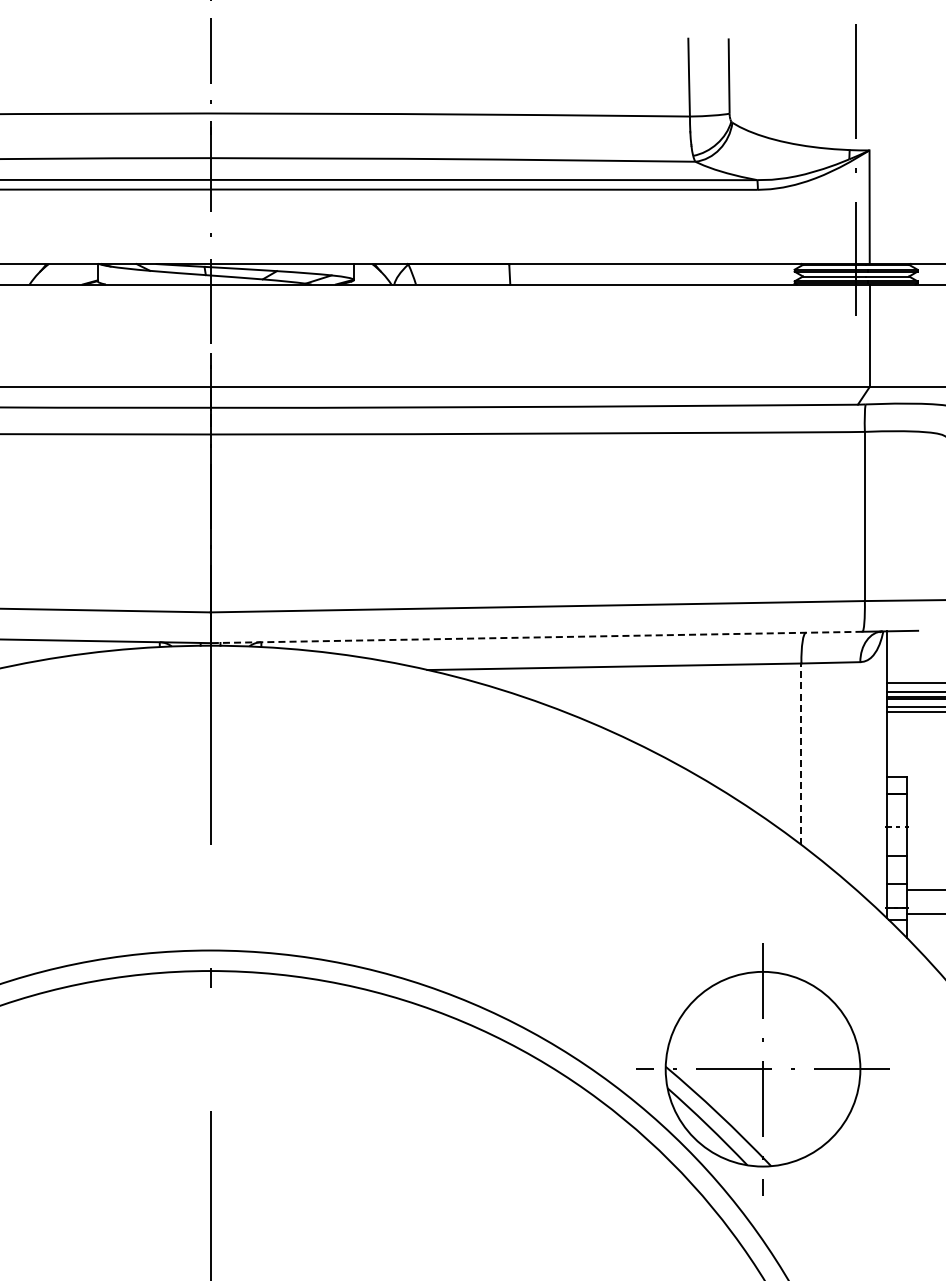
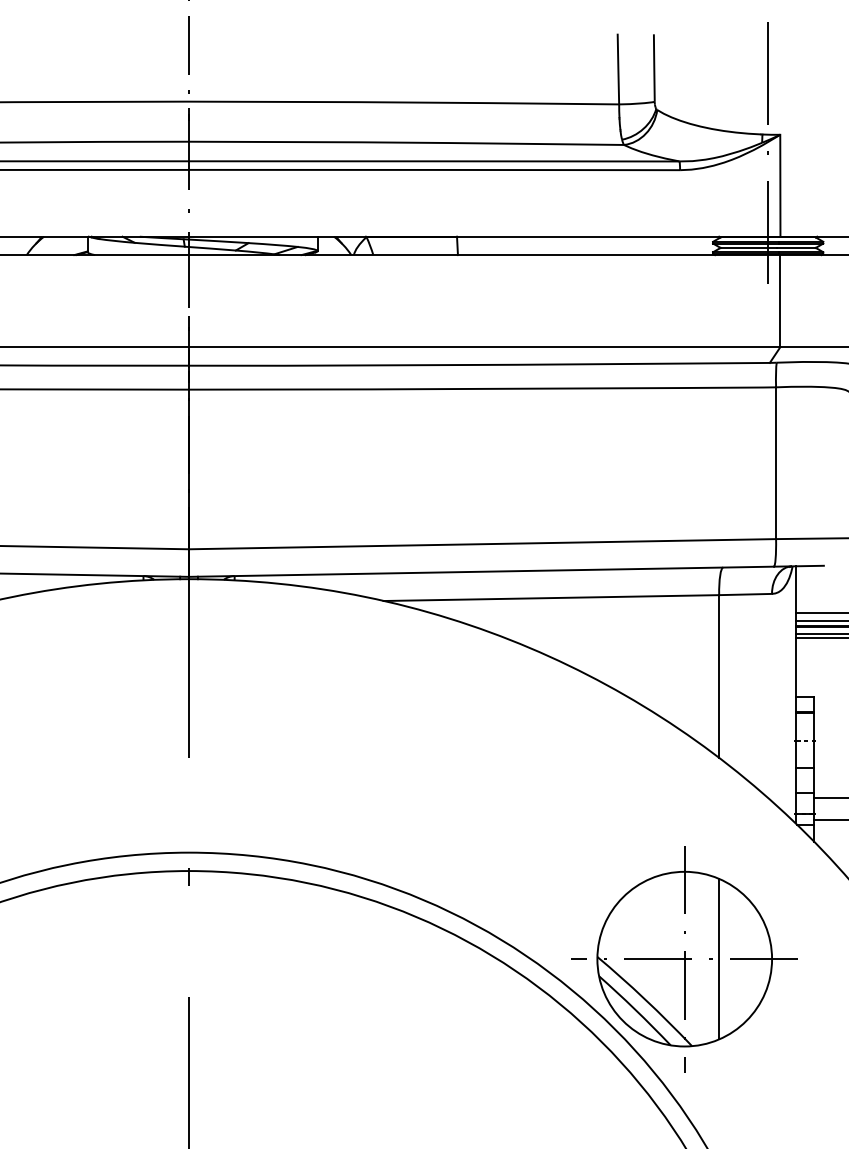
line: (536, 637) -> (481, 571), dashed -> solid
line: (801, 754) -> (719, 676), dashed -> solid
line: (801, 1068) -> (719, 958), added

